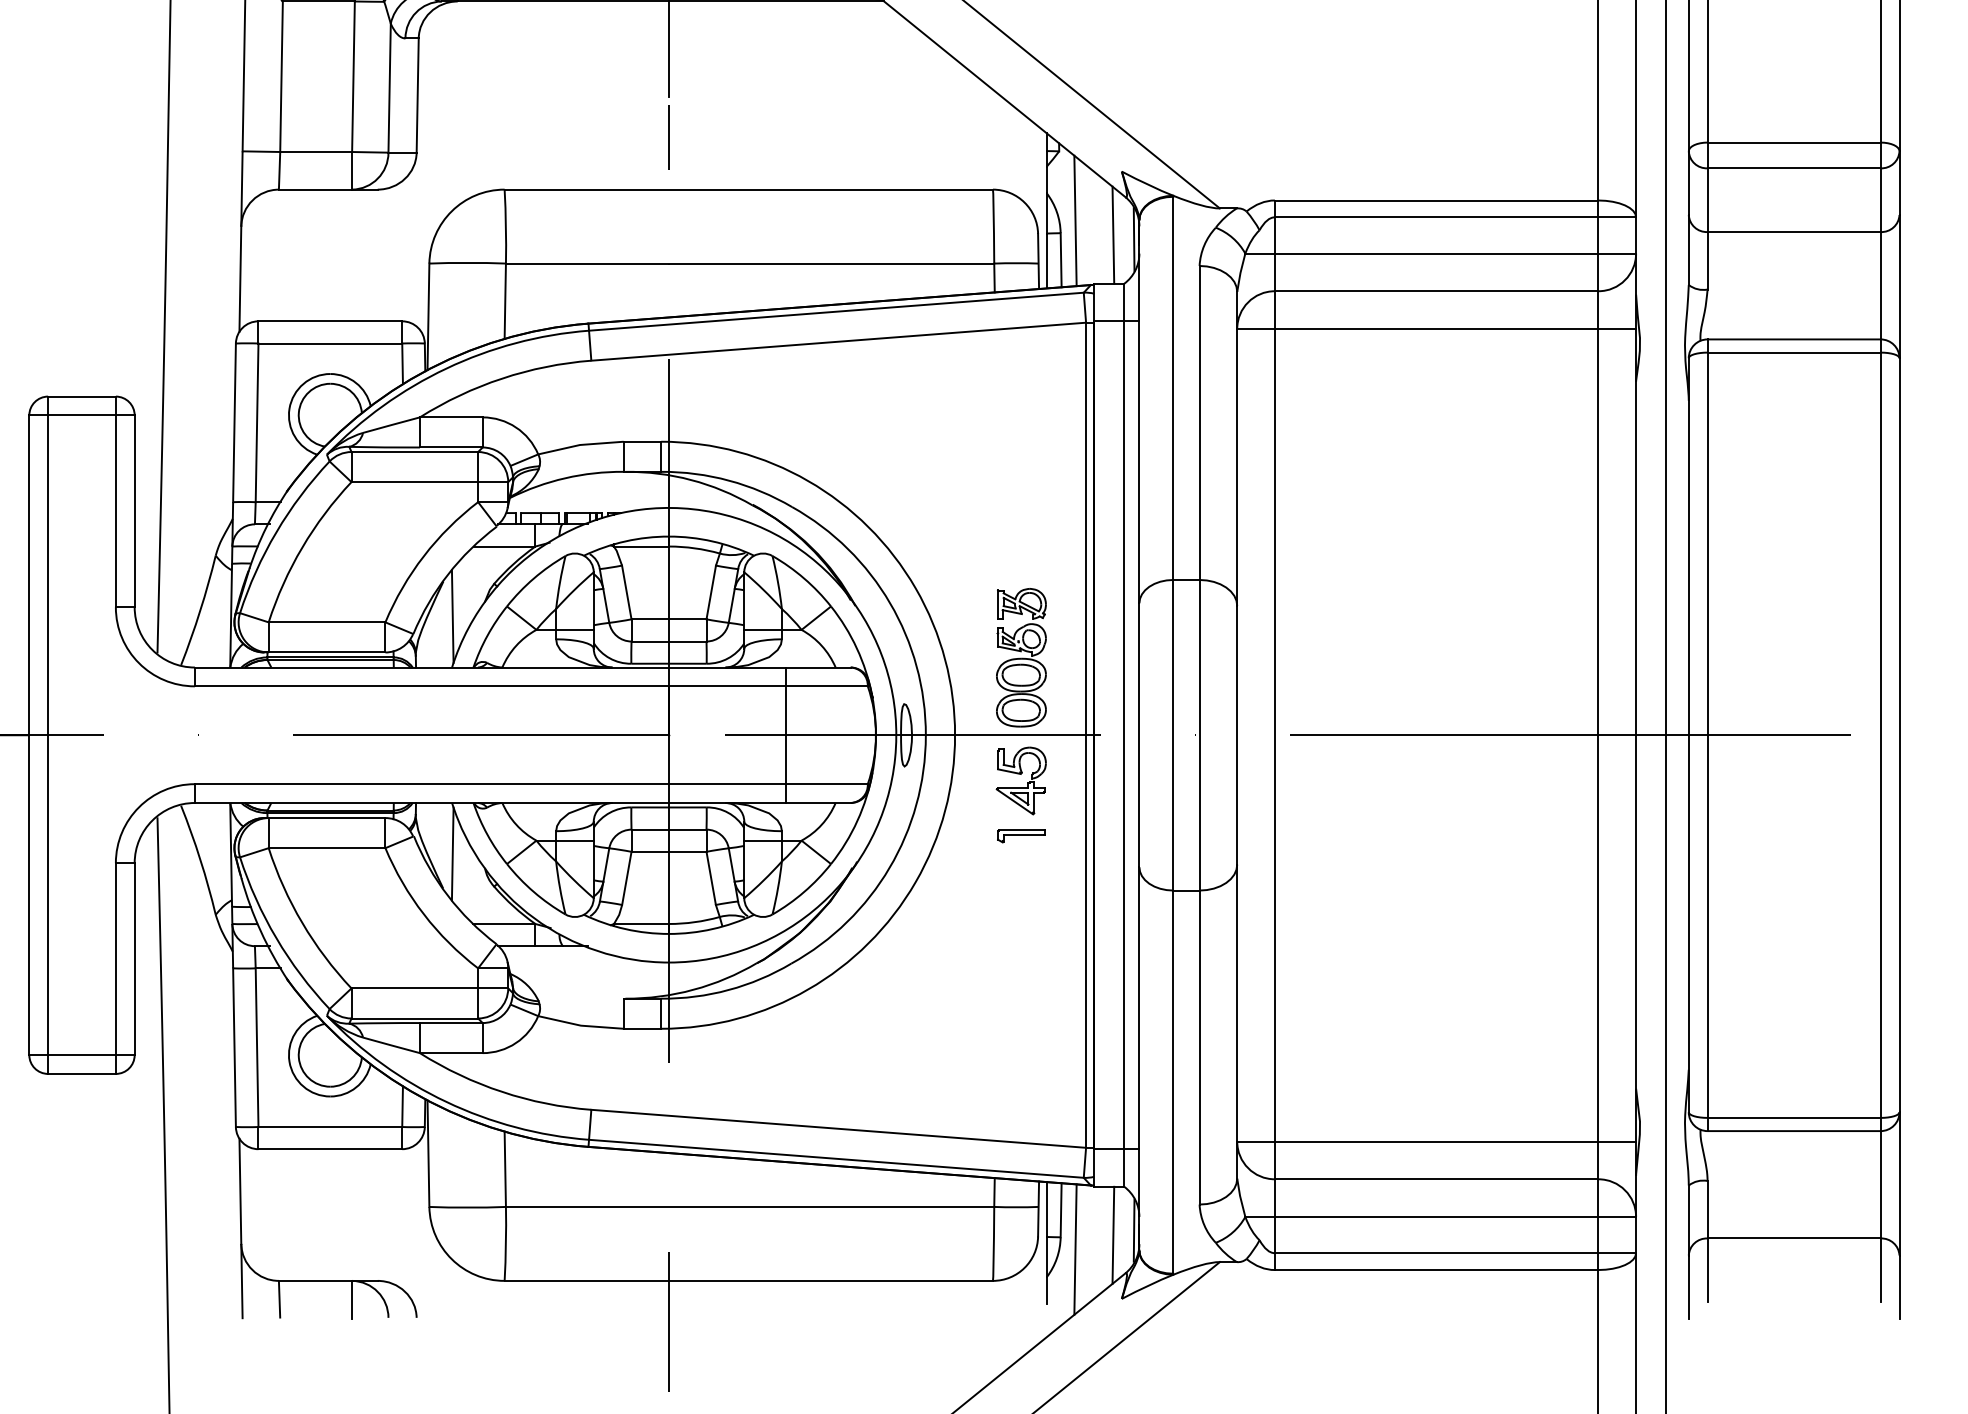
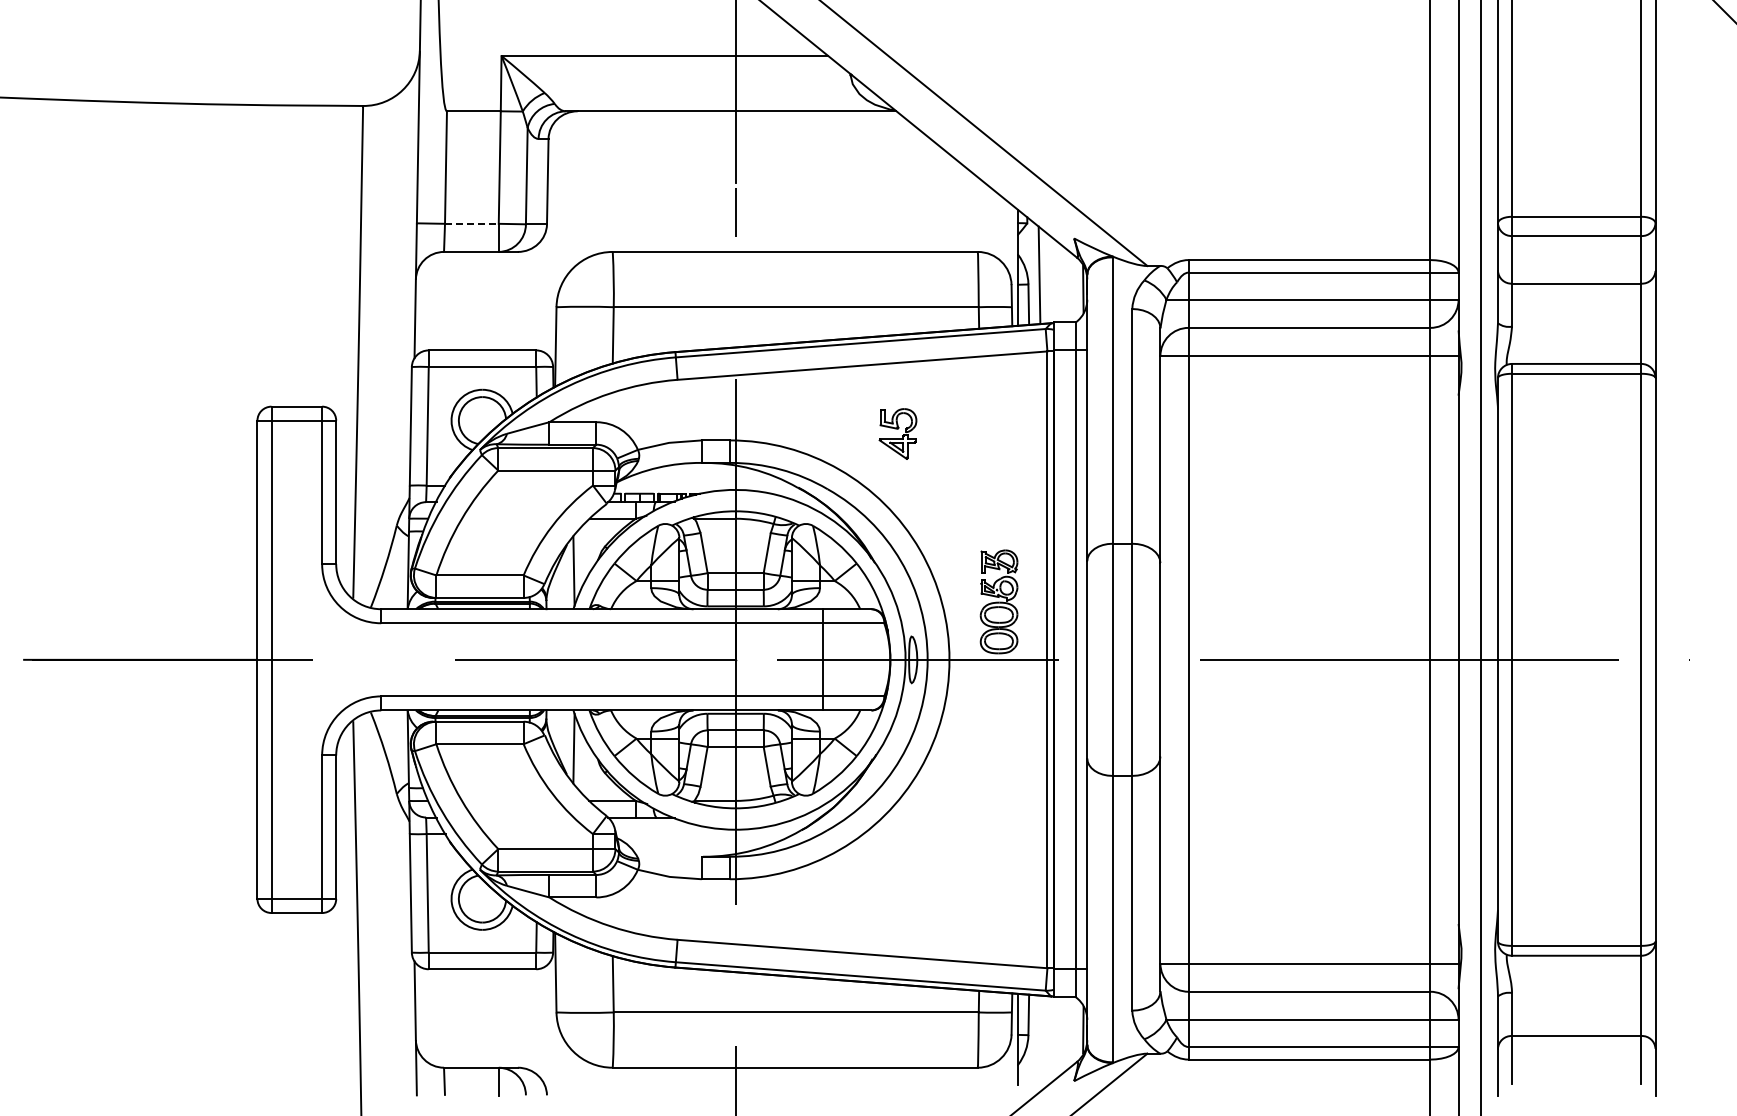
line: (315, 151) -> (471, 223), solid -> dashed
line: (1112, 234) -> (1067, 285), removed
part: (1020, 780) -> (897, 433), moved
part: (1020, 836) -> (998, 735), removed
line: (1112, 1235) -> (1067, 1033), removed
line: (1075, 1249) -> (1039, 1044), removed

